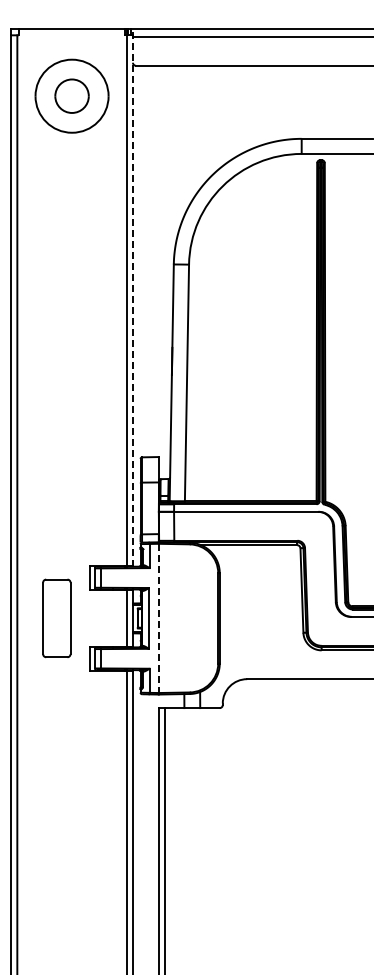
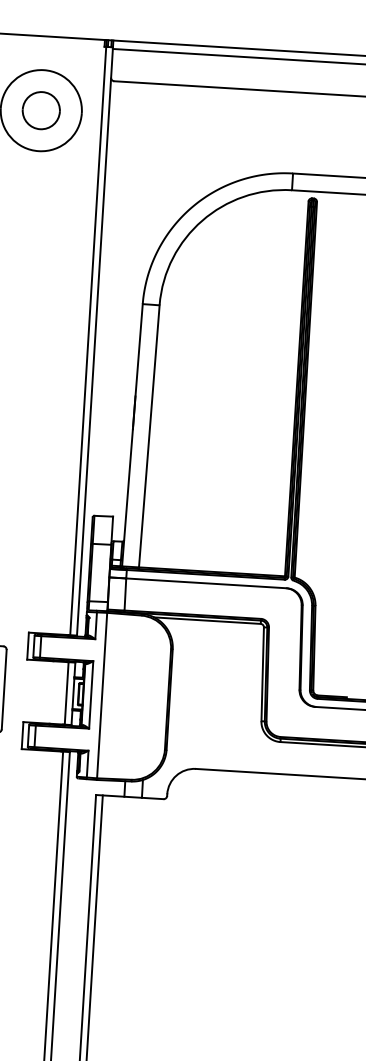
line: (132, 297) -> (94, 337), dashed -> solid
line: (158, 618) -> (101, 695), dashed -> solid

